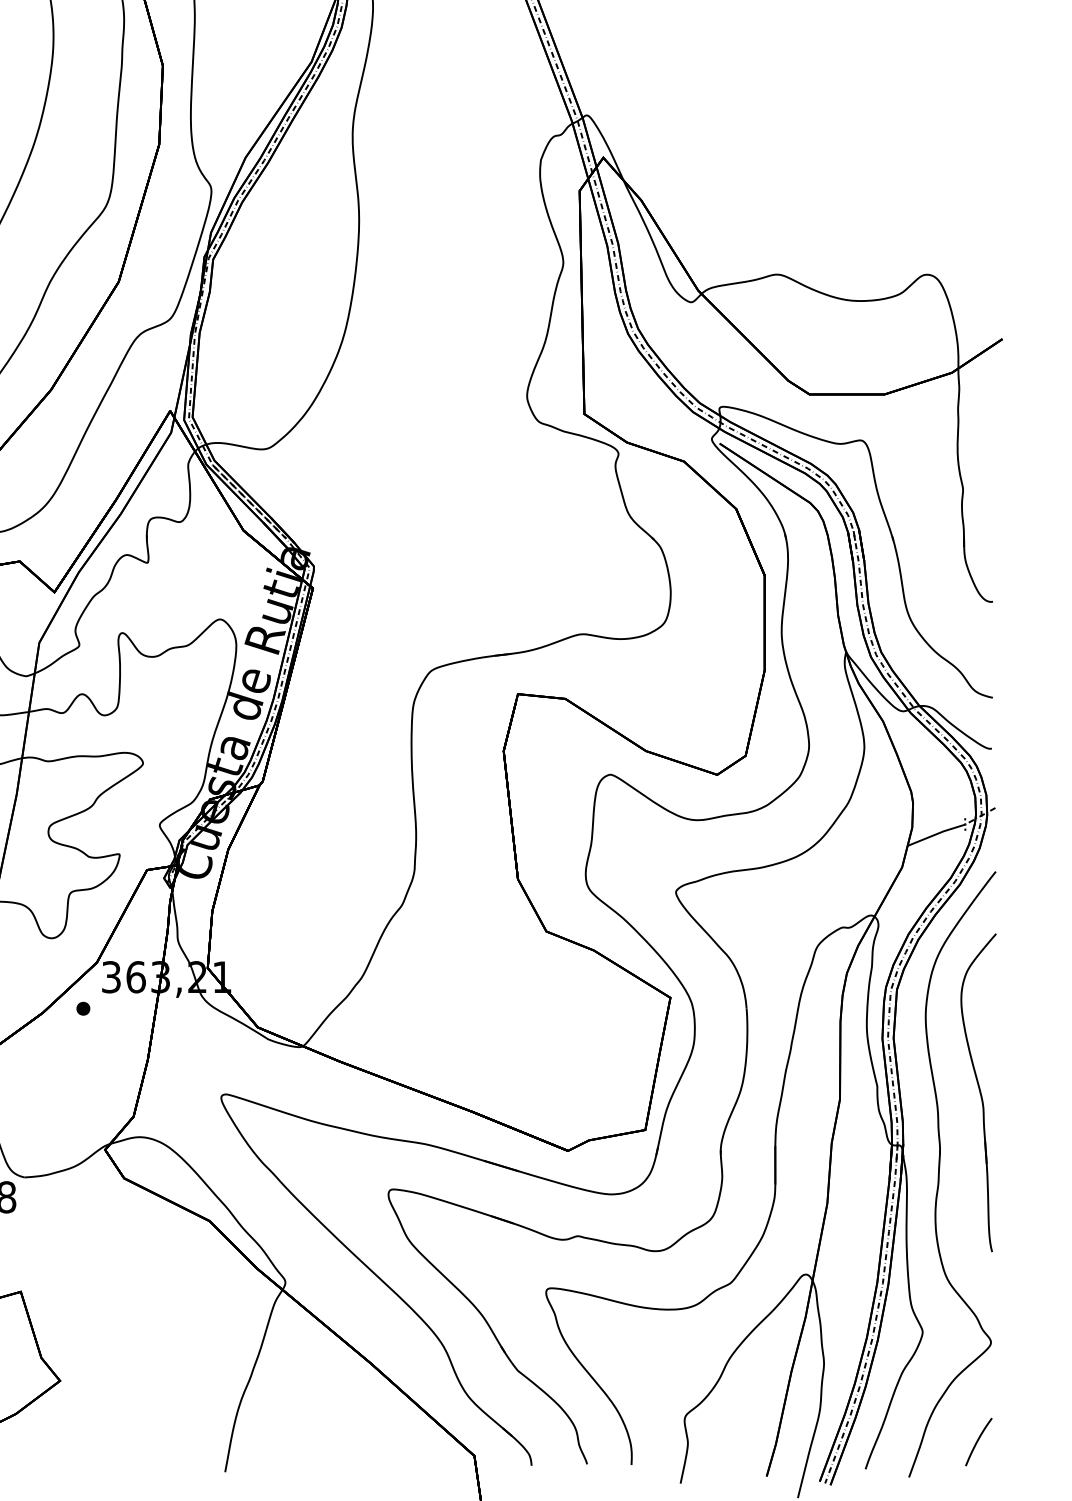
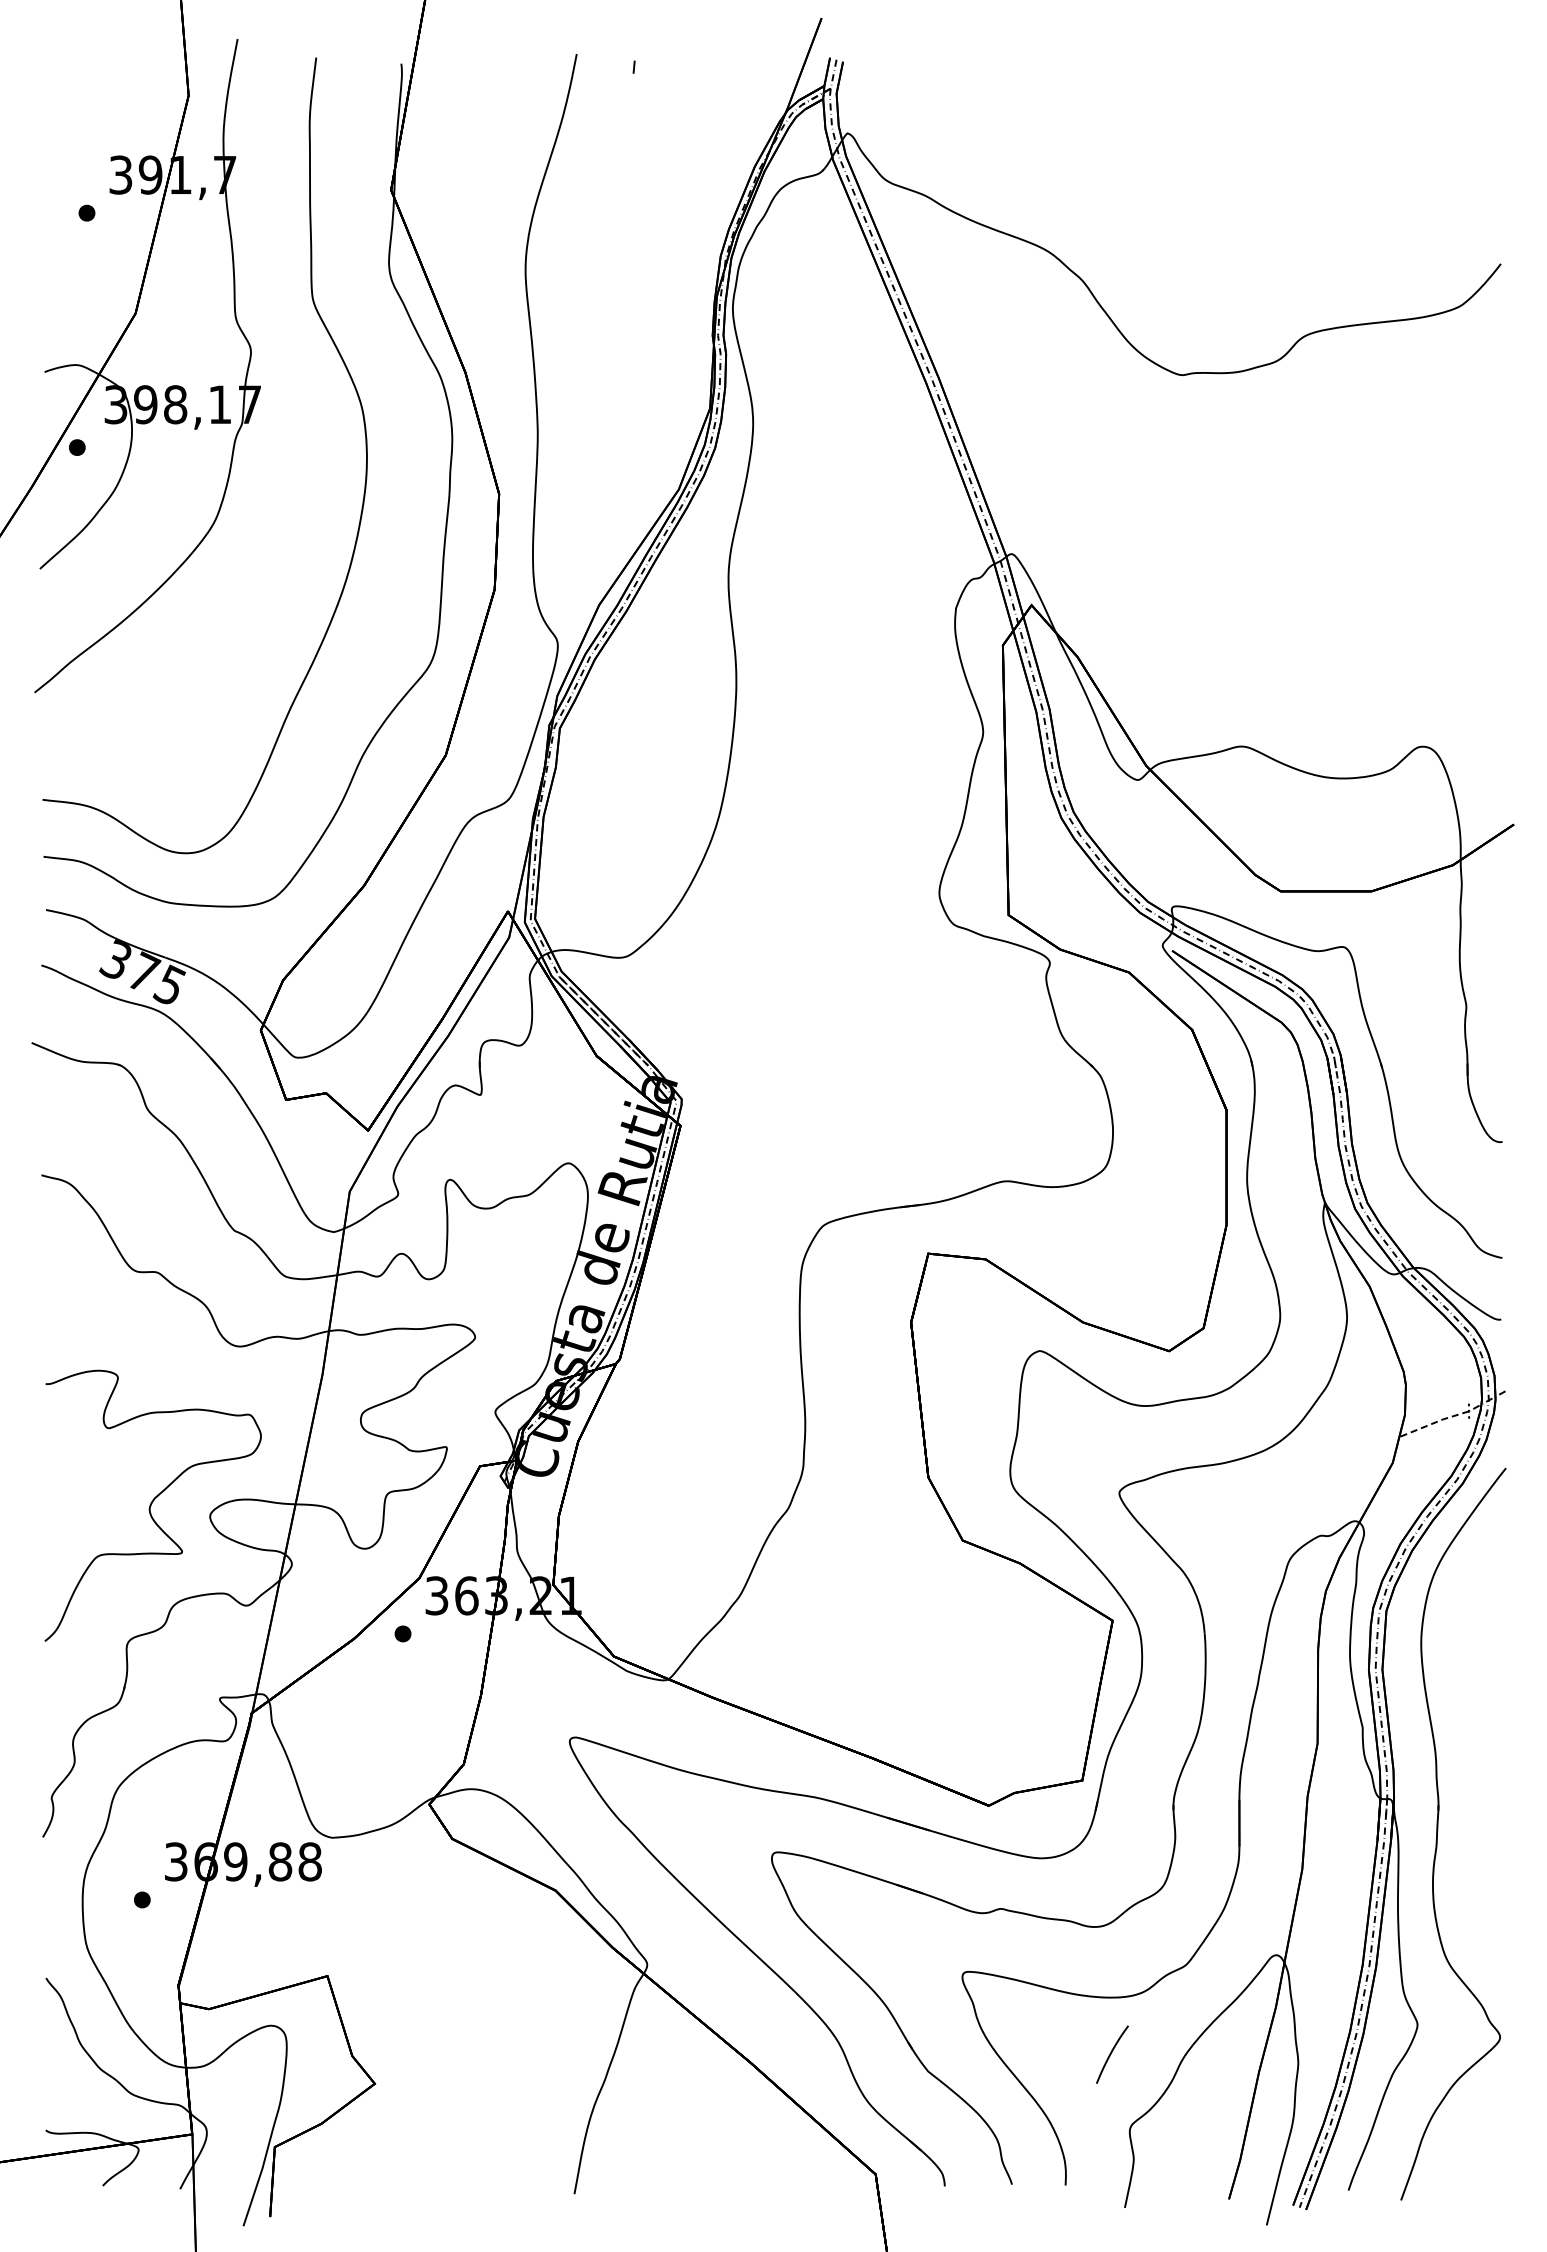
line: (935, 834) -> (1433, 1423), solid -> dashed
part: (978, 1092) -> (1484, 1735), removed
curve: (978, 1441) -> (1111, 2054), moved

